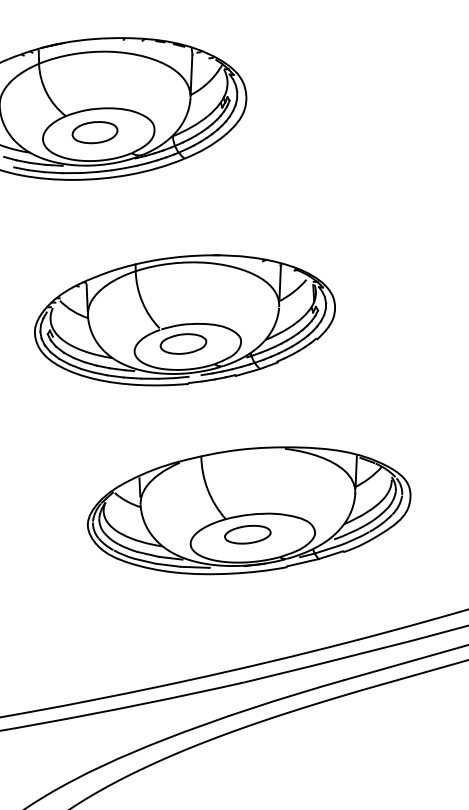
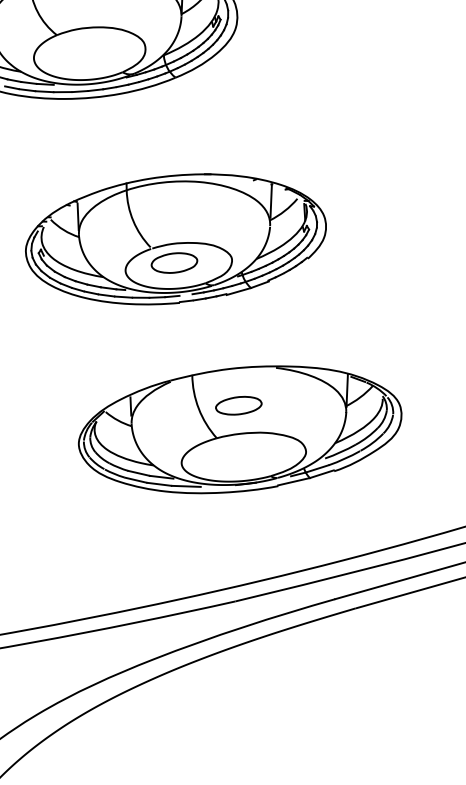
part: (94, 132) -> (85, 51), removed
part: (247, 534) -> (238, 405), moved

